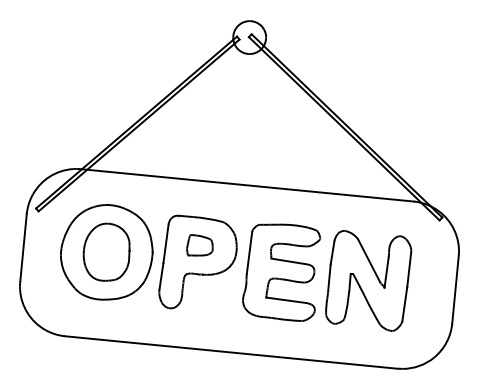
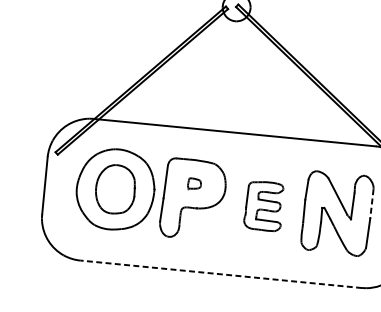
part: (199, 245) -> (194, 183), size x0.6
line: (409, 269) -> (372, 203), solid -> dashed
part: (281, 272) -> (263, 206), size x0.6
line: (231, 352) -> (221, 274), solid -> dashed

